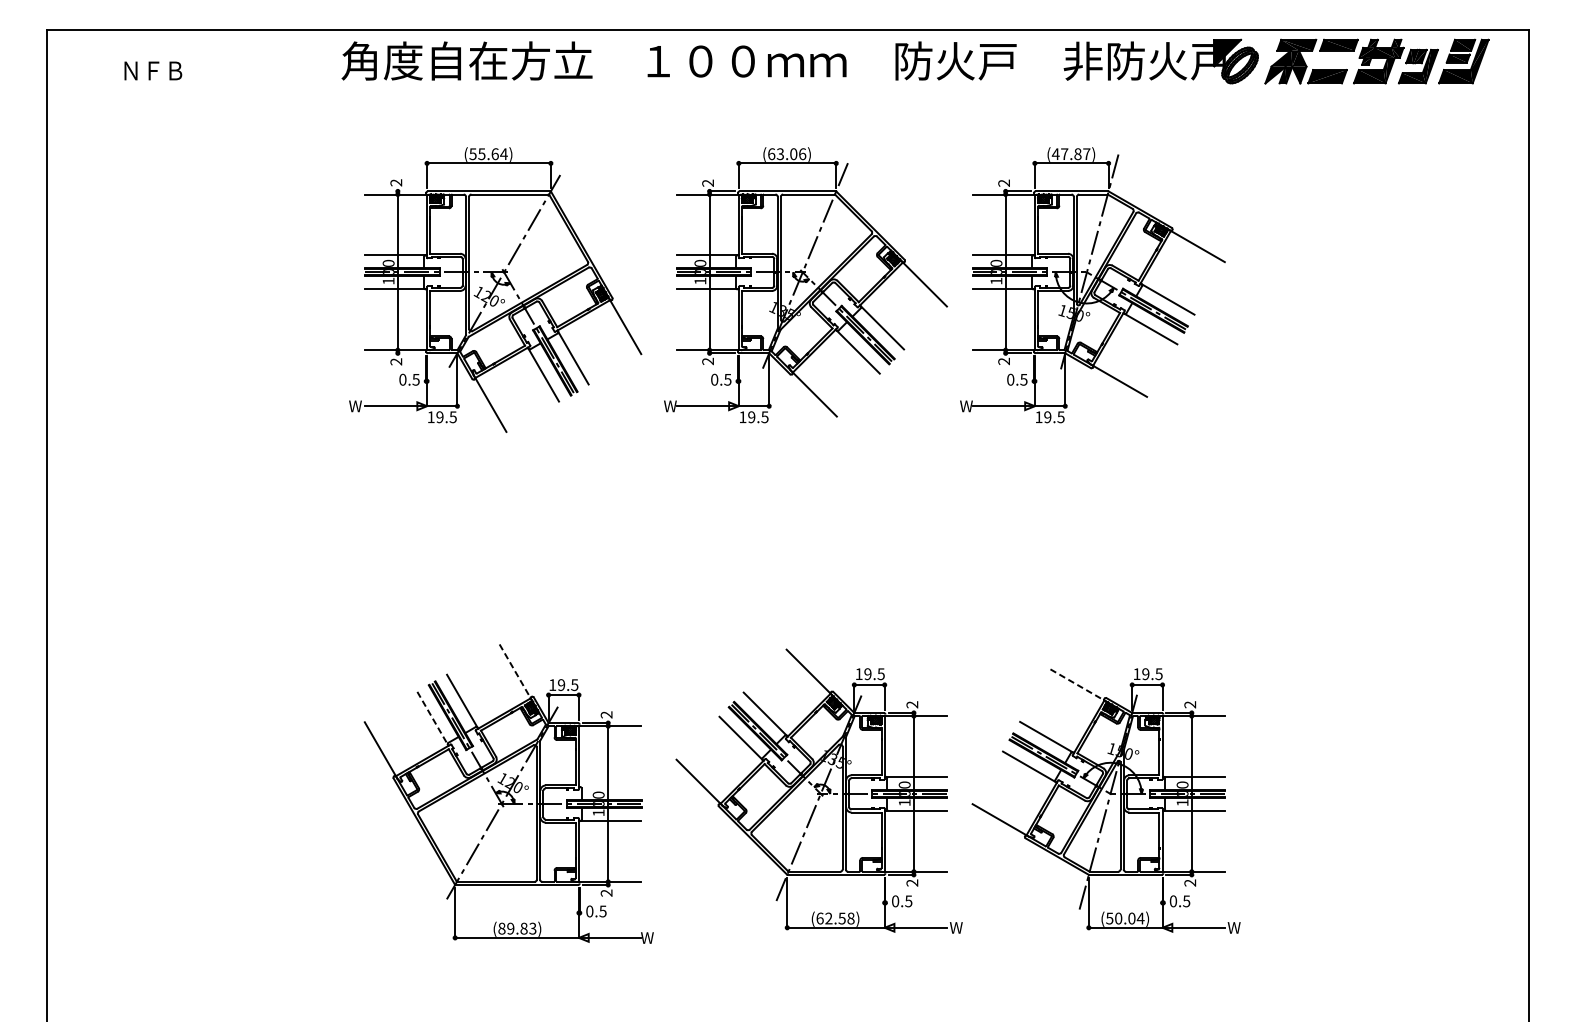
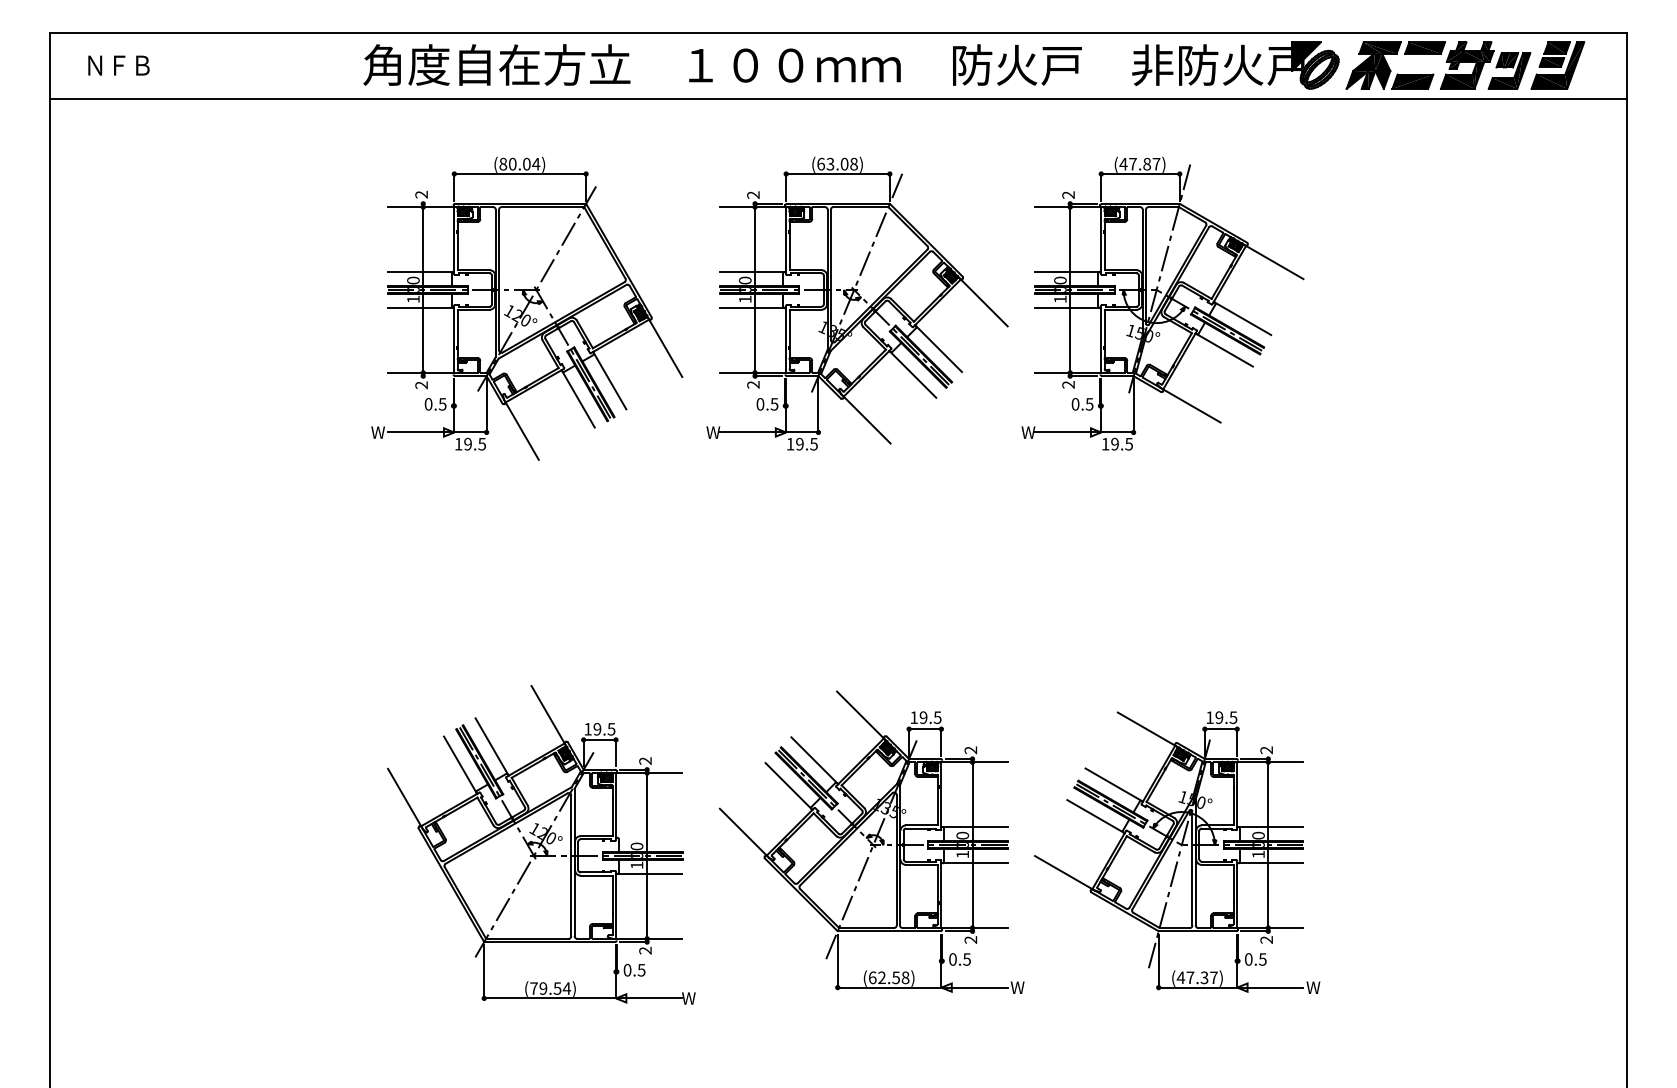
text: (152, 70) -> (118, 65), moved
line: (788, 92) -> (838, 98), added
text: (483, 153) -> (514, 163), (55.64) -> (80.04)
text: (802, 153) -> (853, 163), (63.06) -> (63.08)
line: (515, 672) -> (548, 715), dashed -> solid
line: (1077, 685) -> (1146, 729), dashed -> solid
line: (432, 719) -> (460, 765), dashed -> solid
text: (1125, 918) -> (1197, 977), (50.04) -> (47.37)
text: (517, 928) -> (550, 988), (89.83) -> (79.54)

